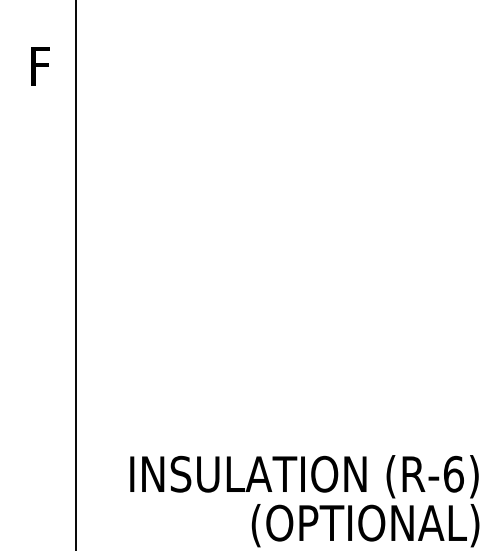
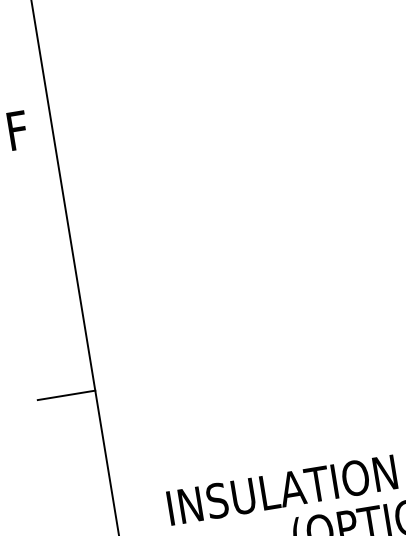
line: (45, 342) -> (66, 395), added

